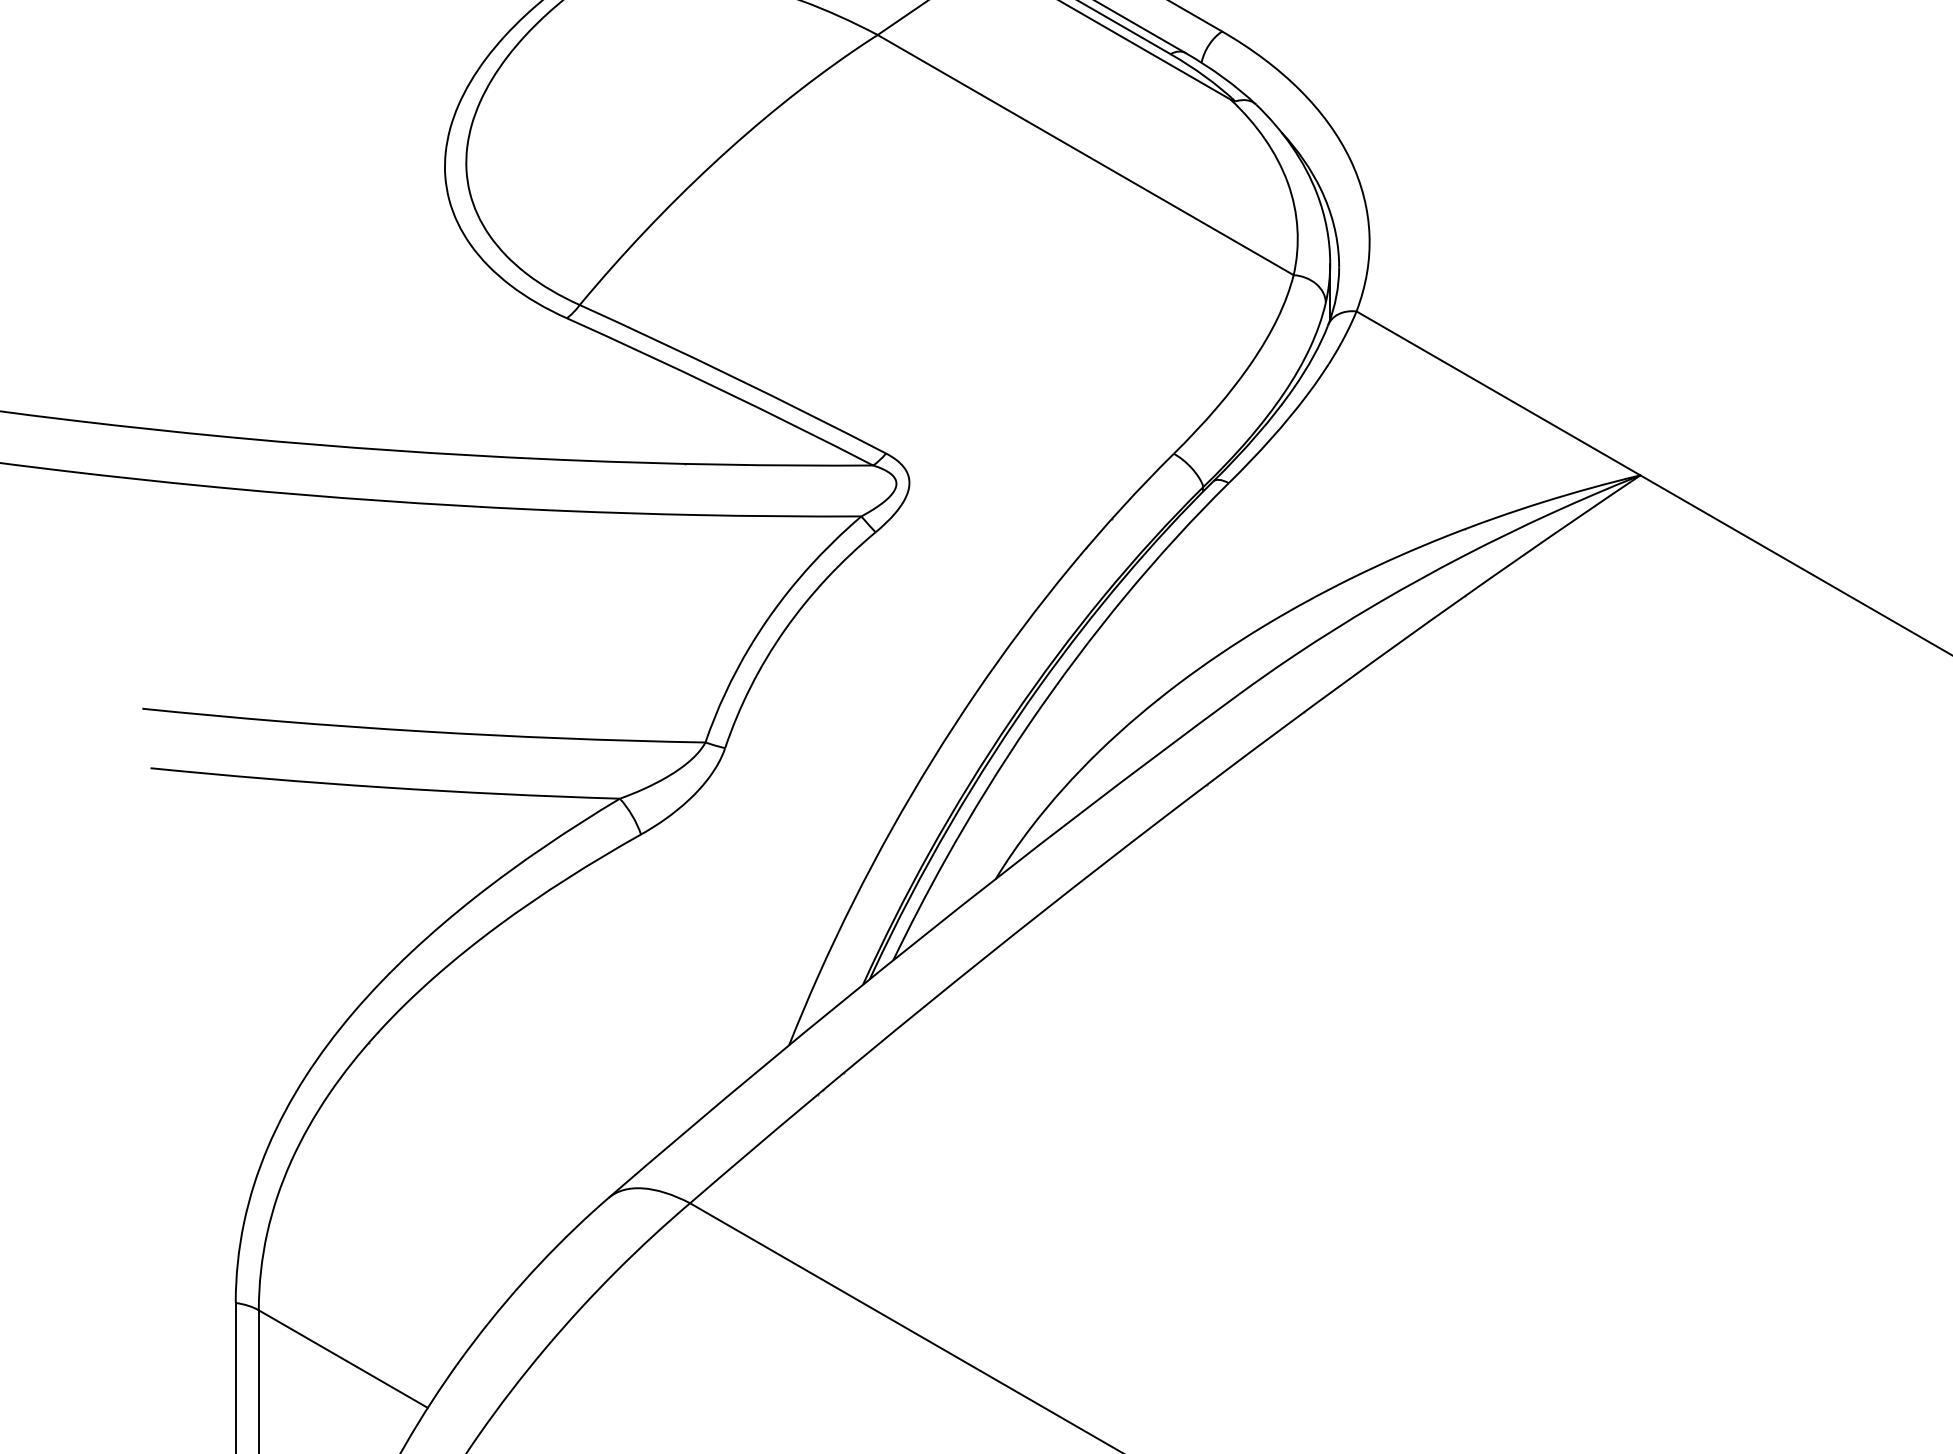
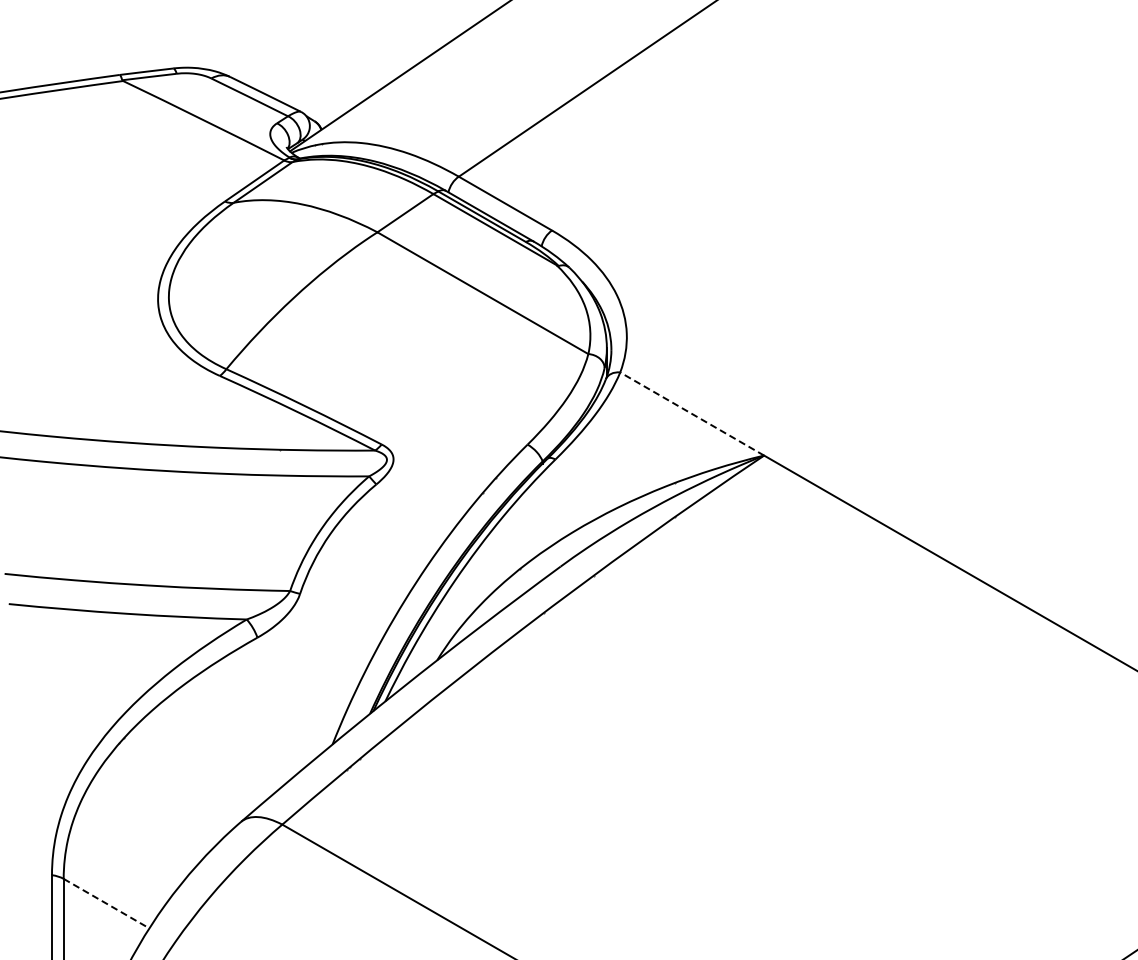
line: (1497, 392) -> (691, 413), solid -> dashed
line: (343, 1358) -> (106, 903), solid -> dashed

